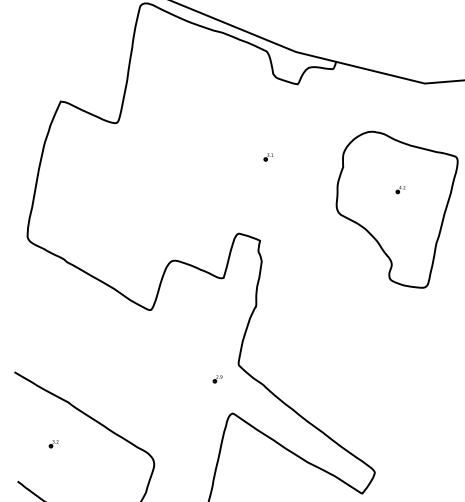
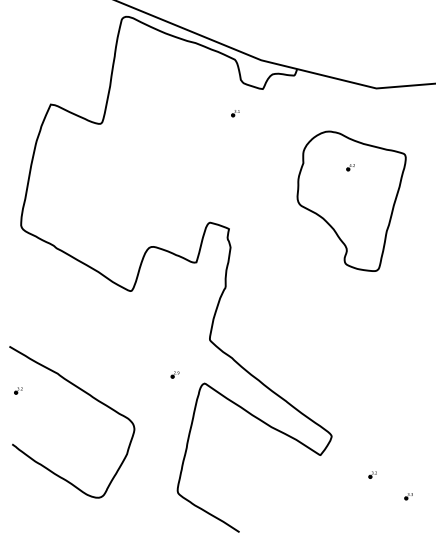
part: (268, 157) -> (235, 113), moved
part: (400, 189) -> (350, 167), moved
part: (216, 378) -> (174, 374), moved
part: (53, 443) -> (18, 390), moved

